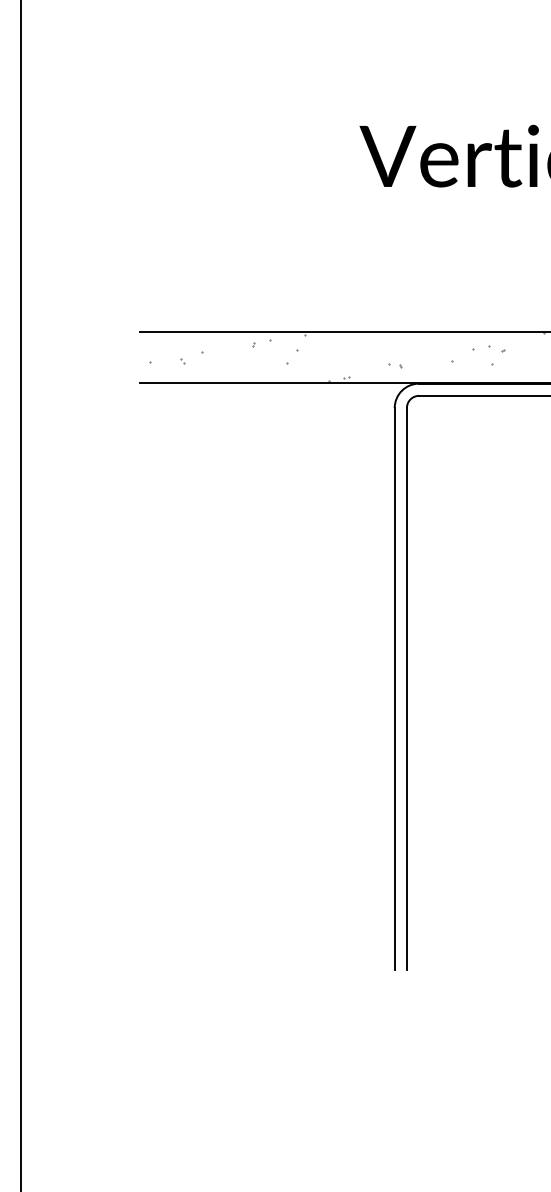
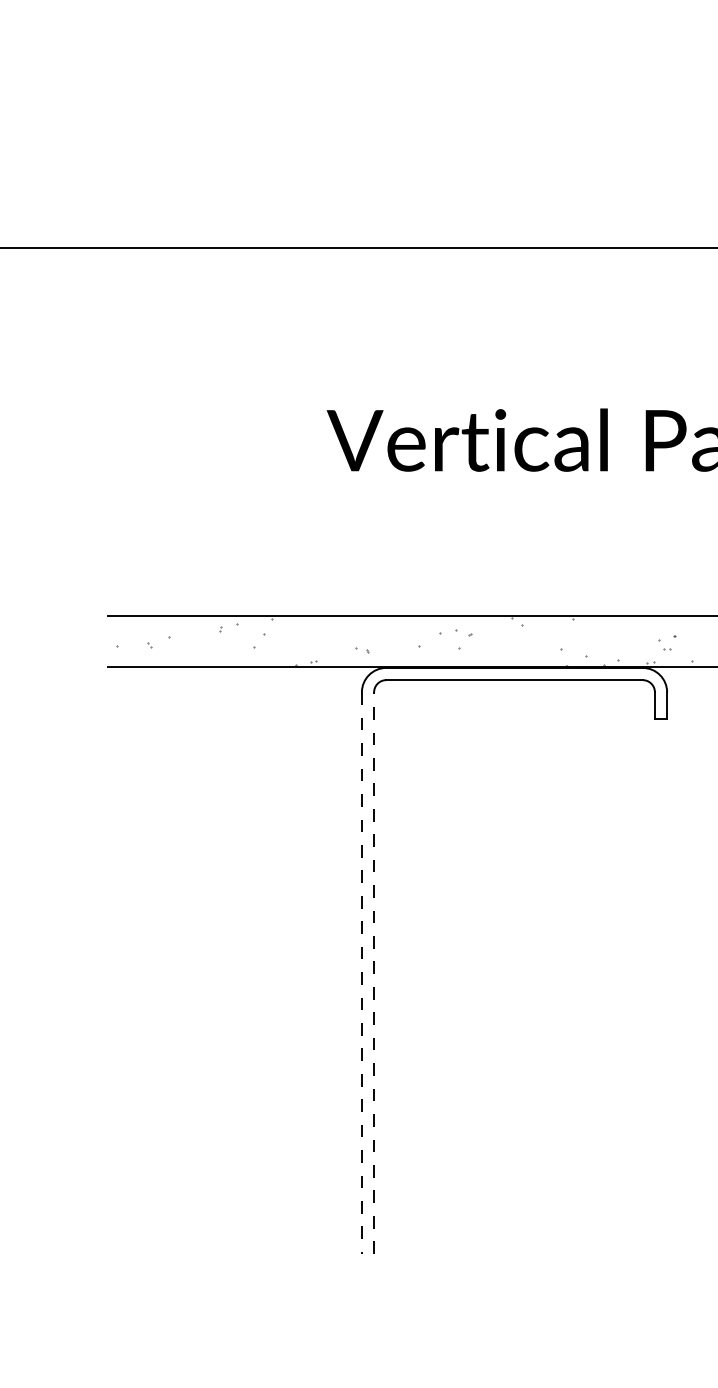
line: (394, 689) -> (361, 973), solid -> dashed
line: (407, 689) -> (374, 973), solid -> dashed

